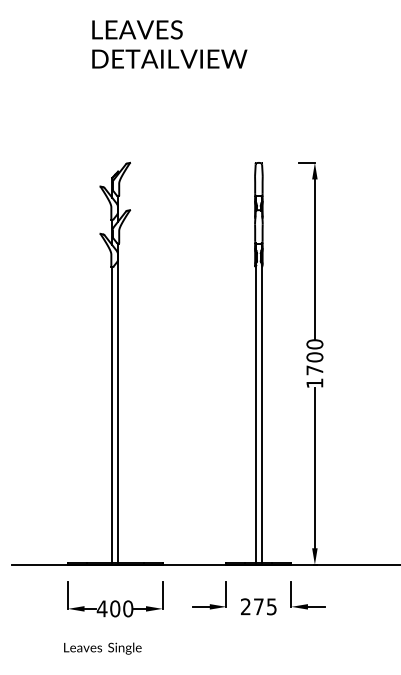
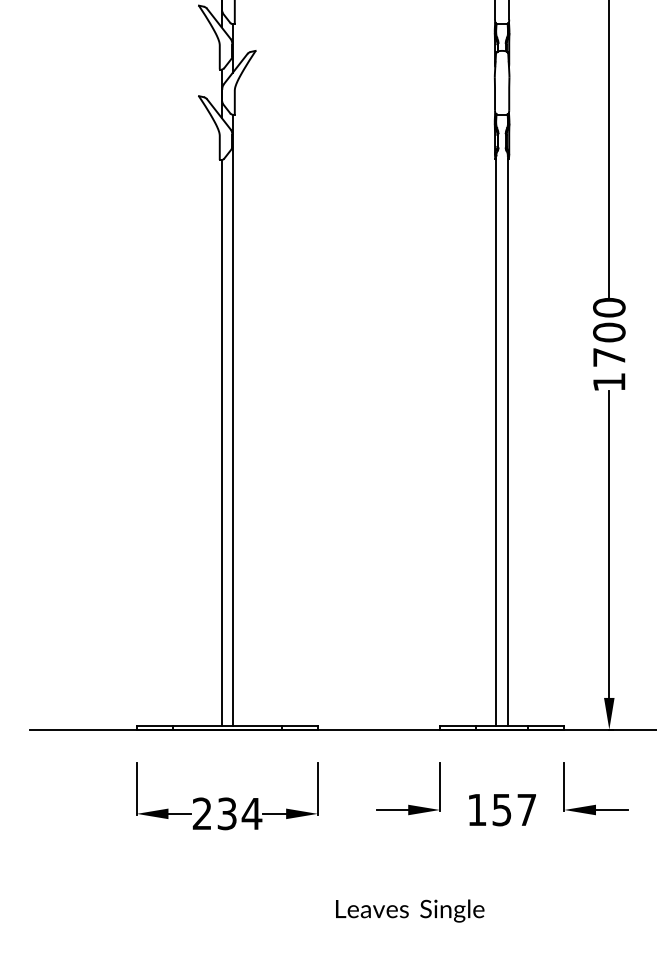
text: (258, 606) -> (501, 809), 275 -> 157
text: (114, 608) -> (225, 813), 400 -> 234
text: (102, 648) -> (409, 910), moved

